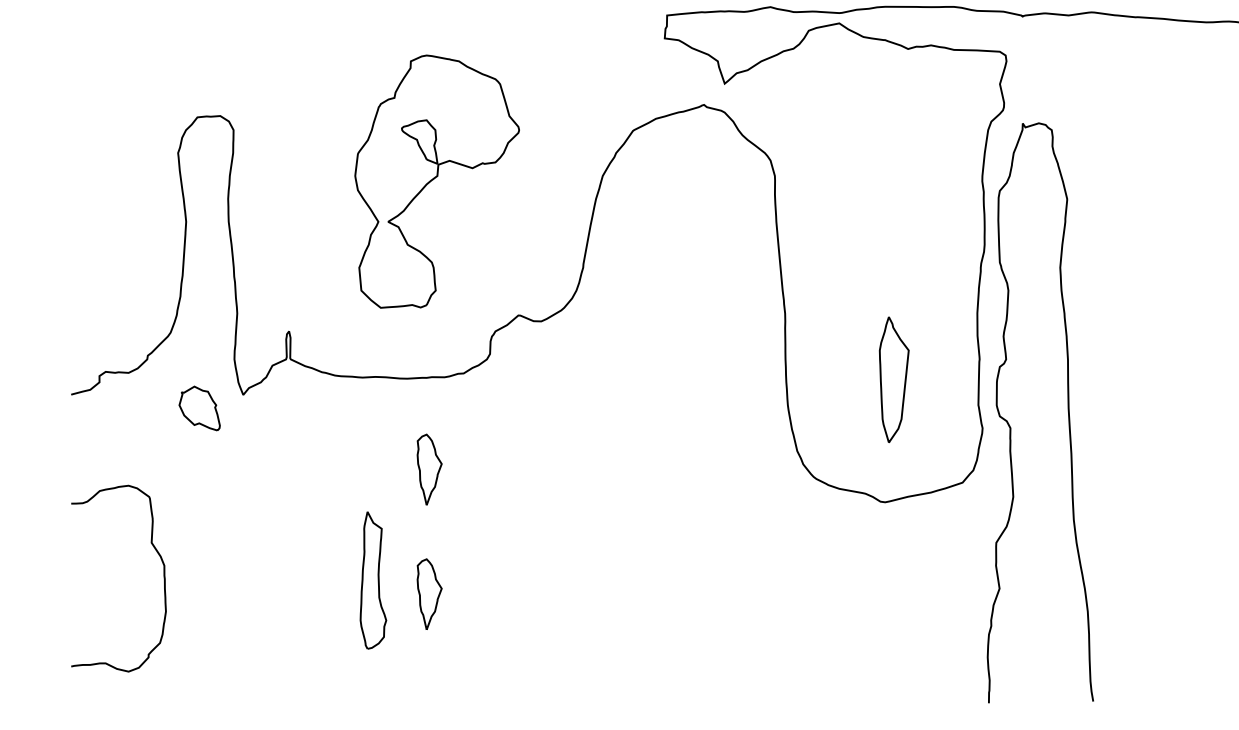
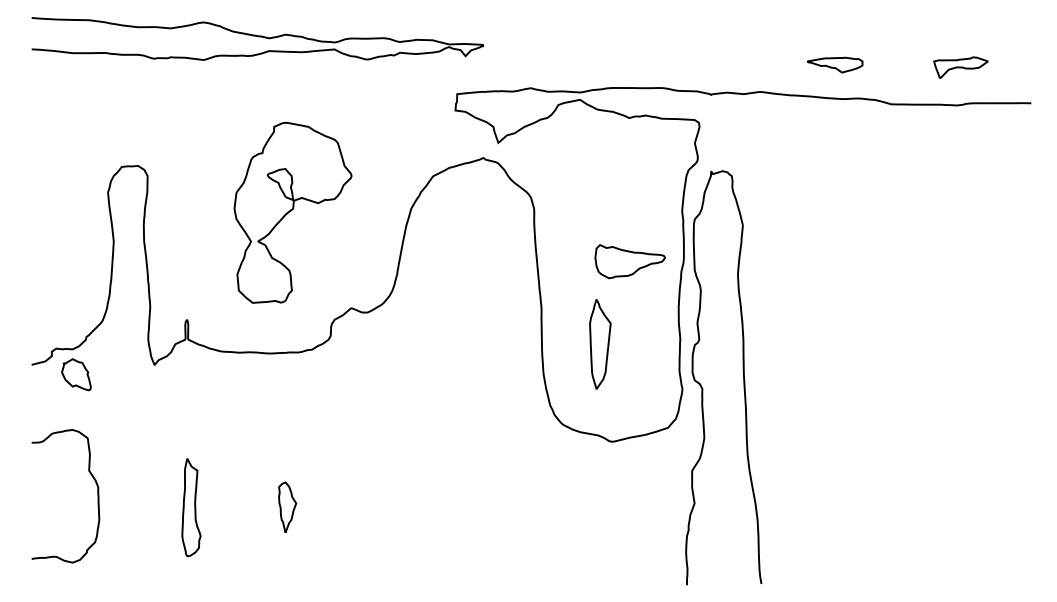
part: (908, 249) -> (629, 261), added
part: (894, 380) -> (600, 344), moved
part: (199, 408) -> (76, 374), moved
part: (429, 468) -> (287, 417), removed
part: (373, 580) -> (191, 507), moved

